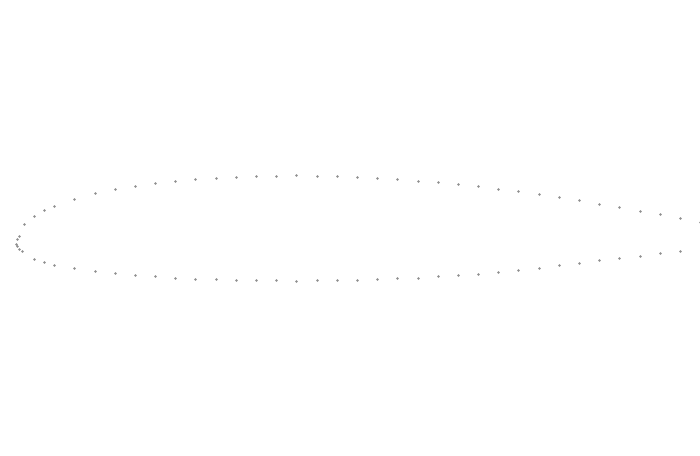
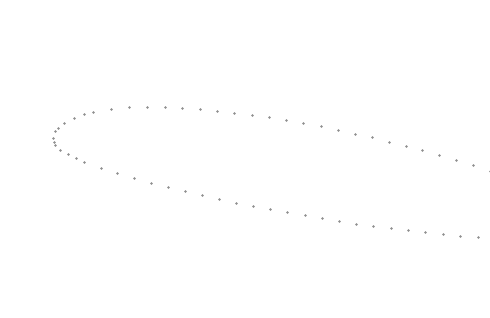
part: (19, 243) -> (57, 138), size x1.67

